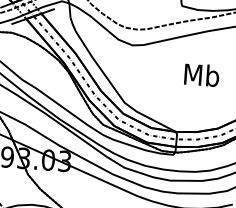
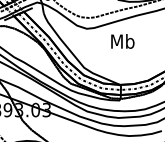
text: (201, 75) -> (122, 41), moved

